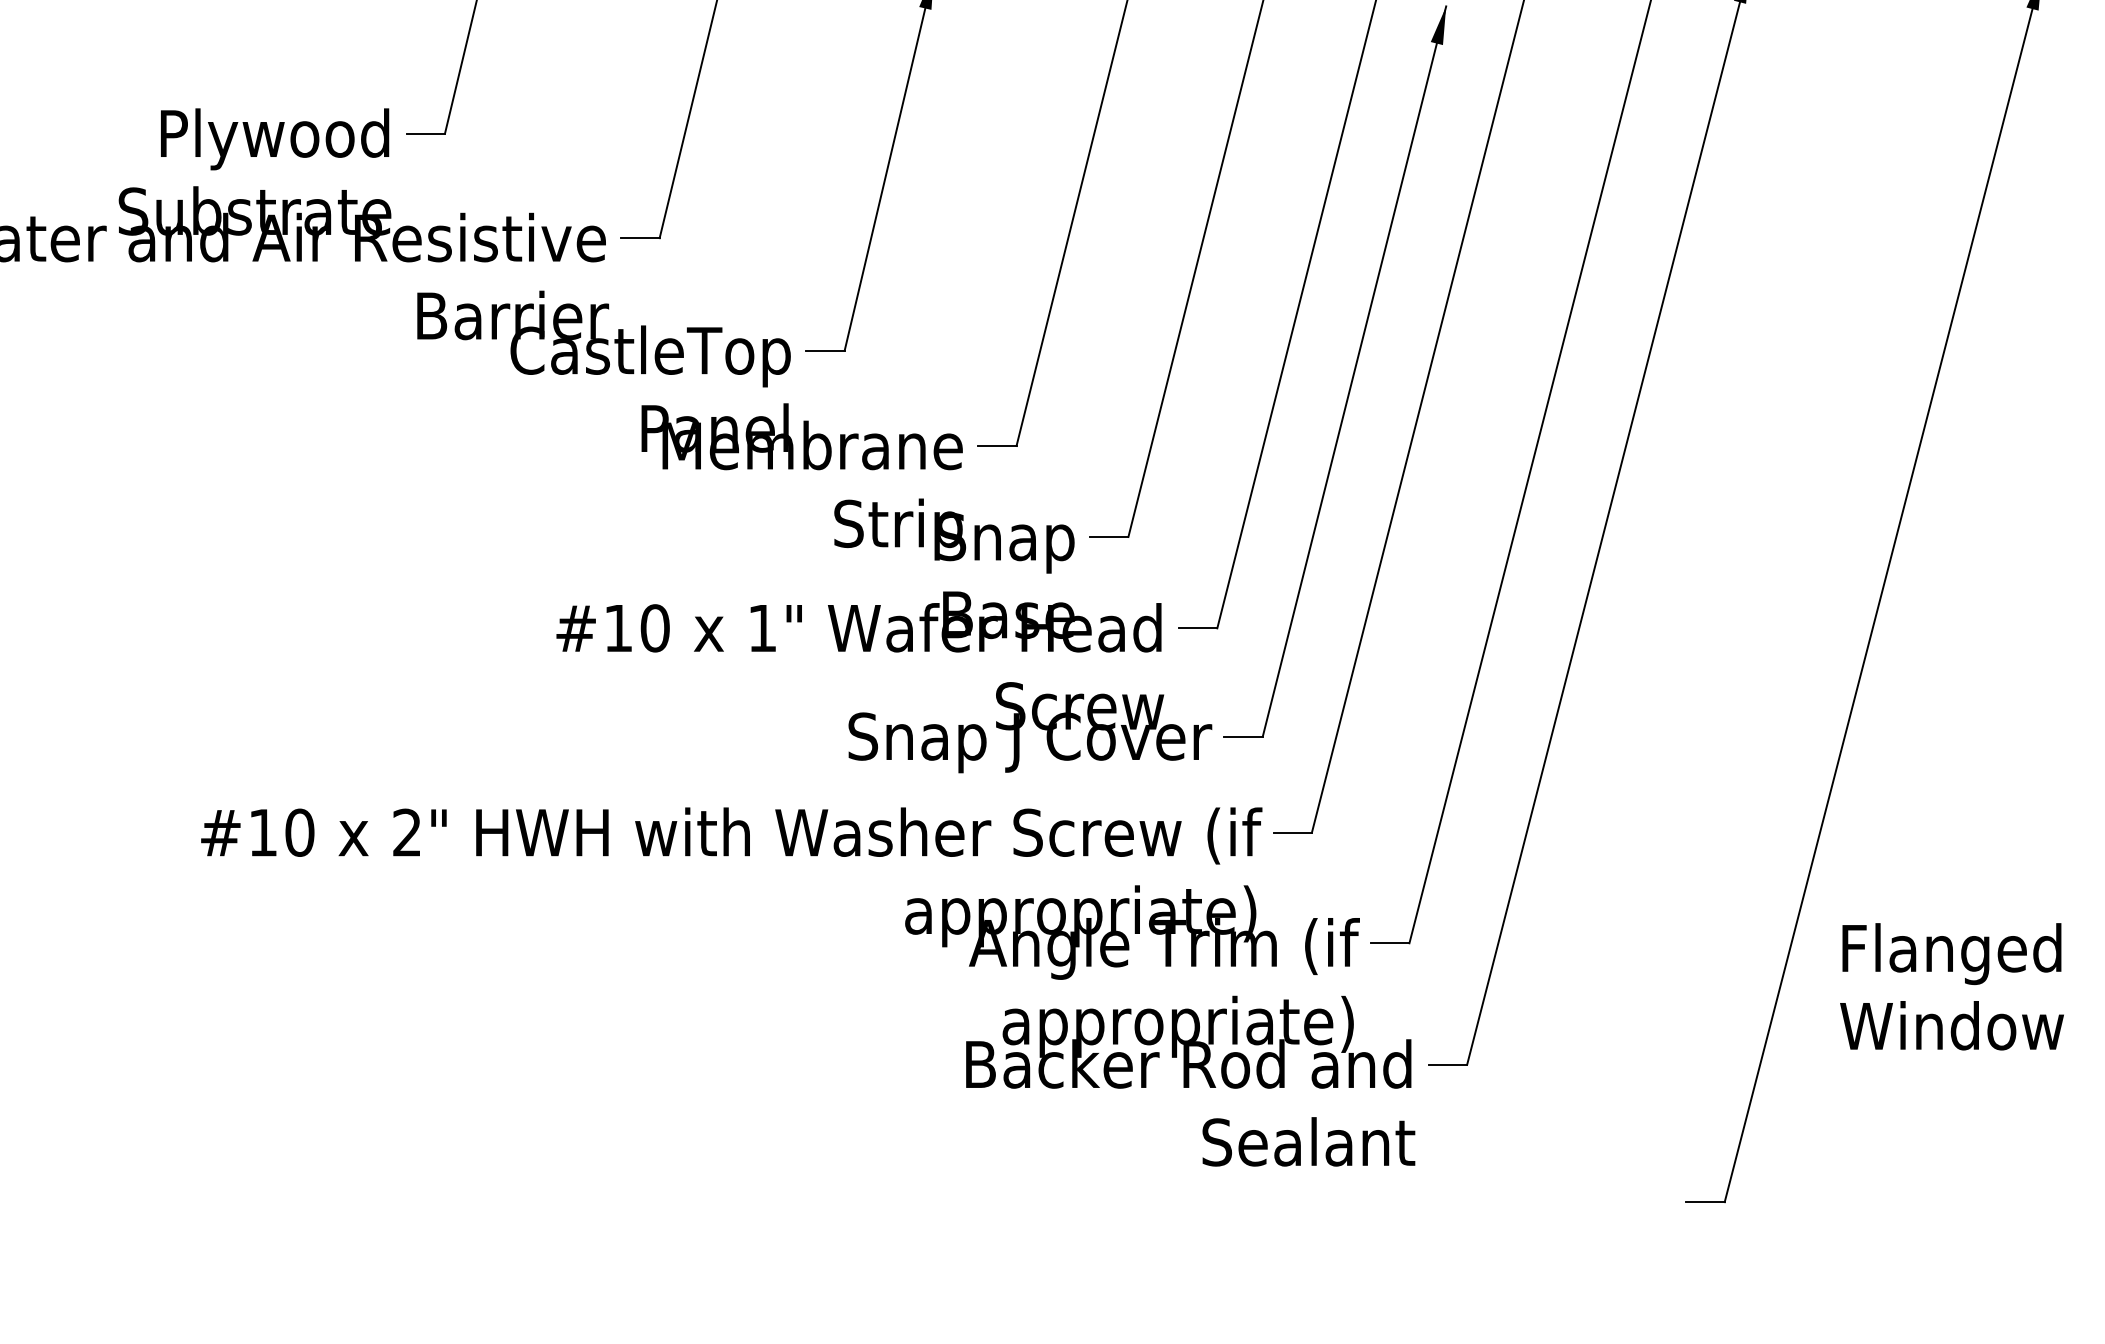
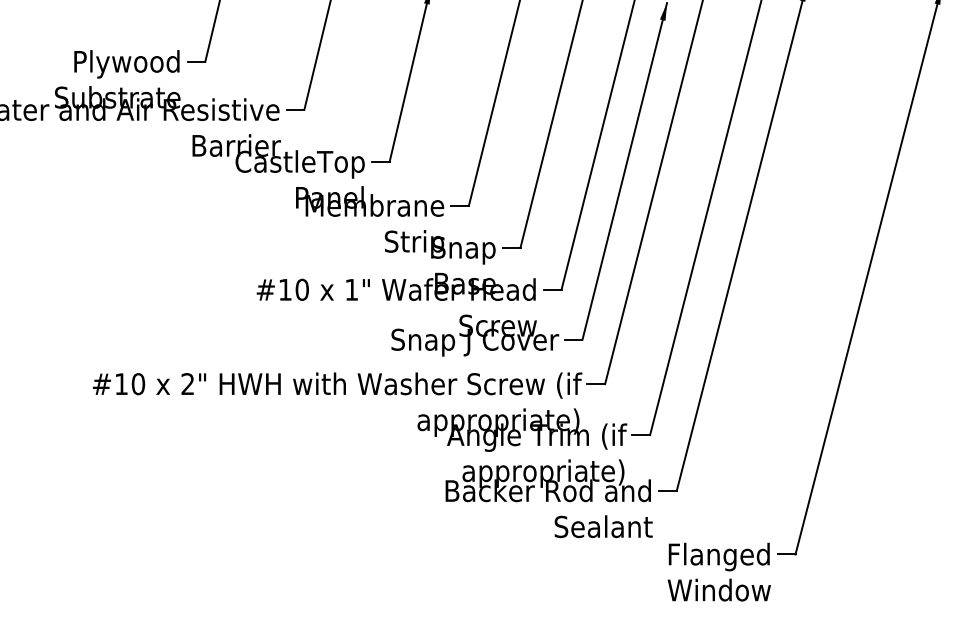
text: (1950, 985) -> (718, 571), moved

